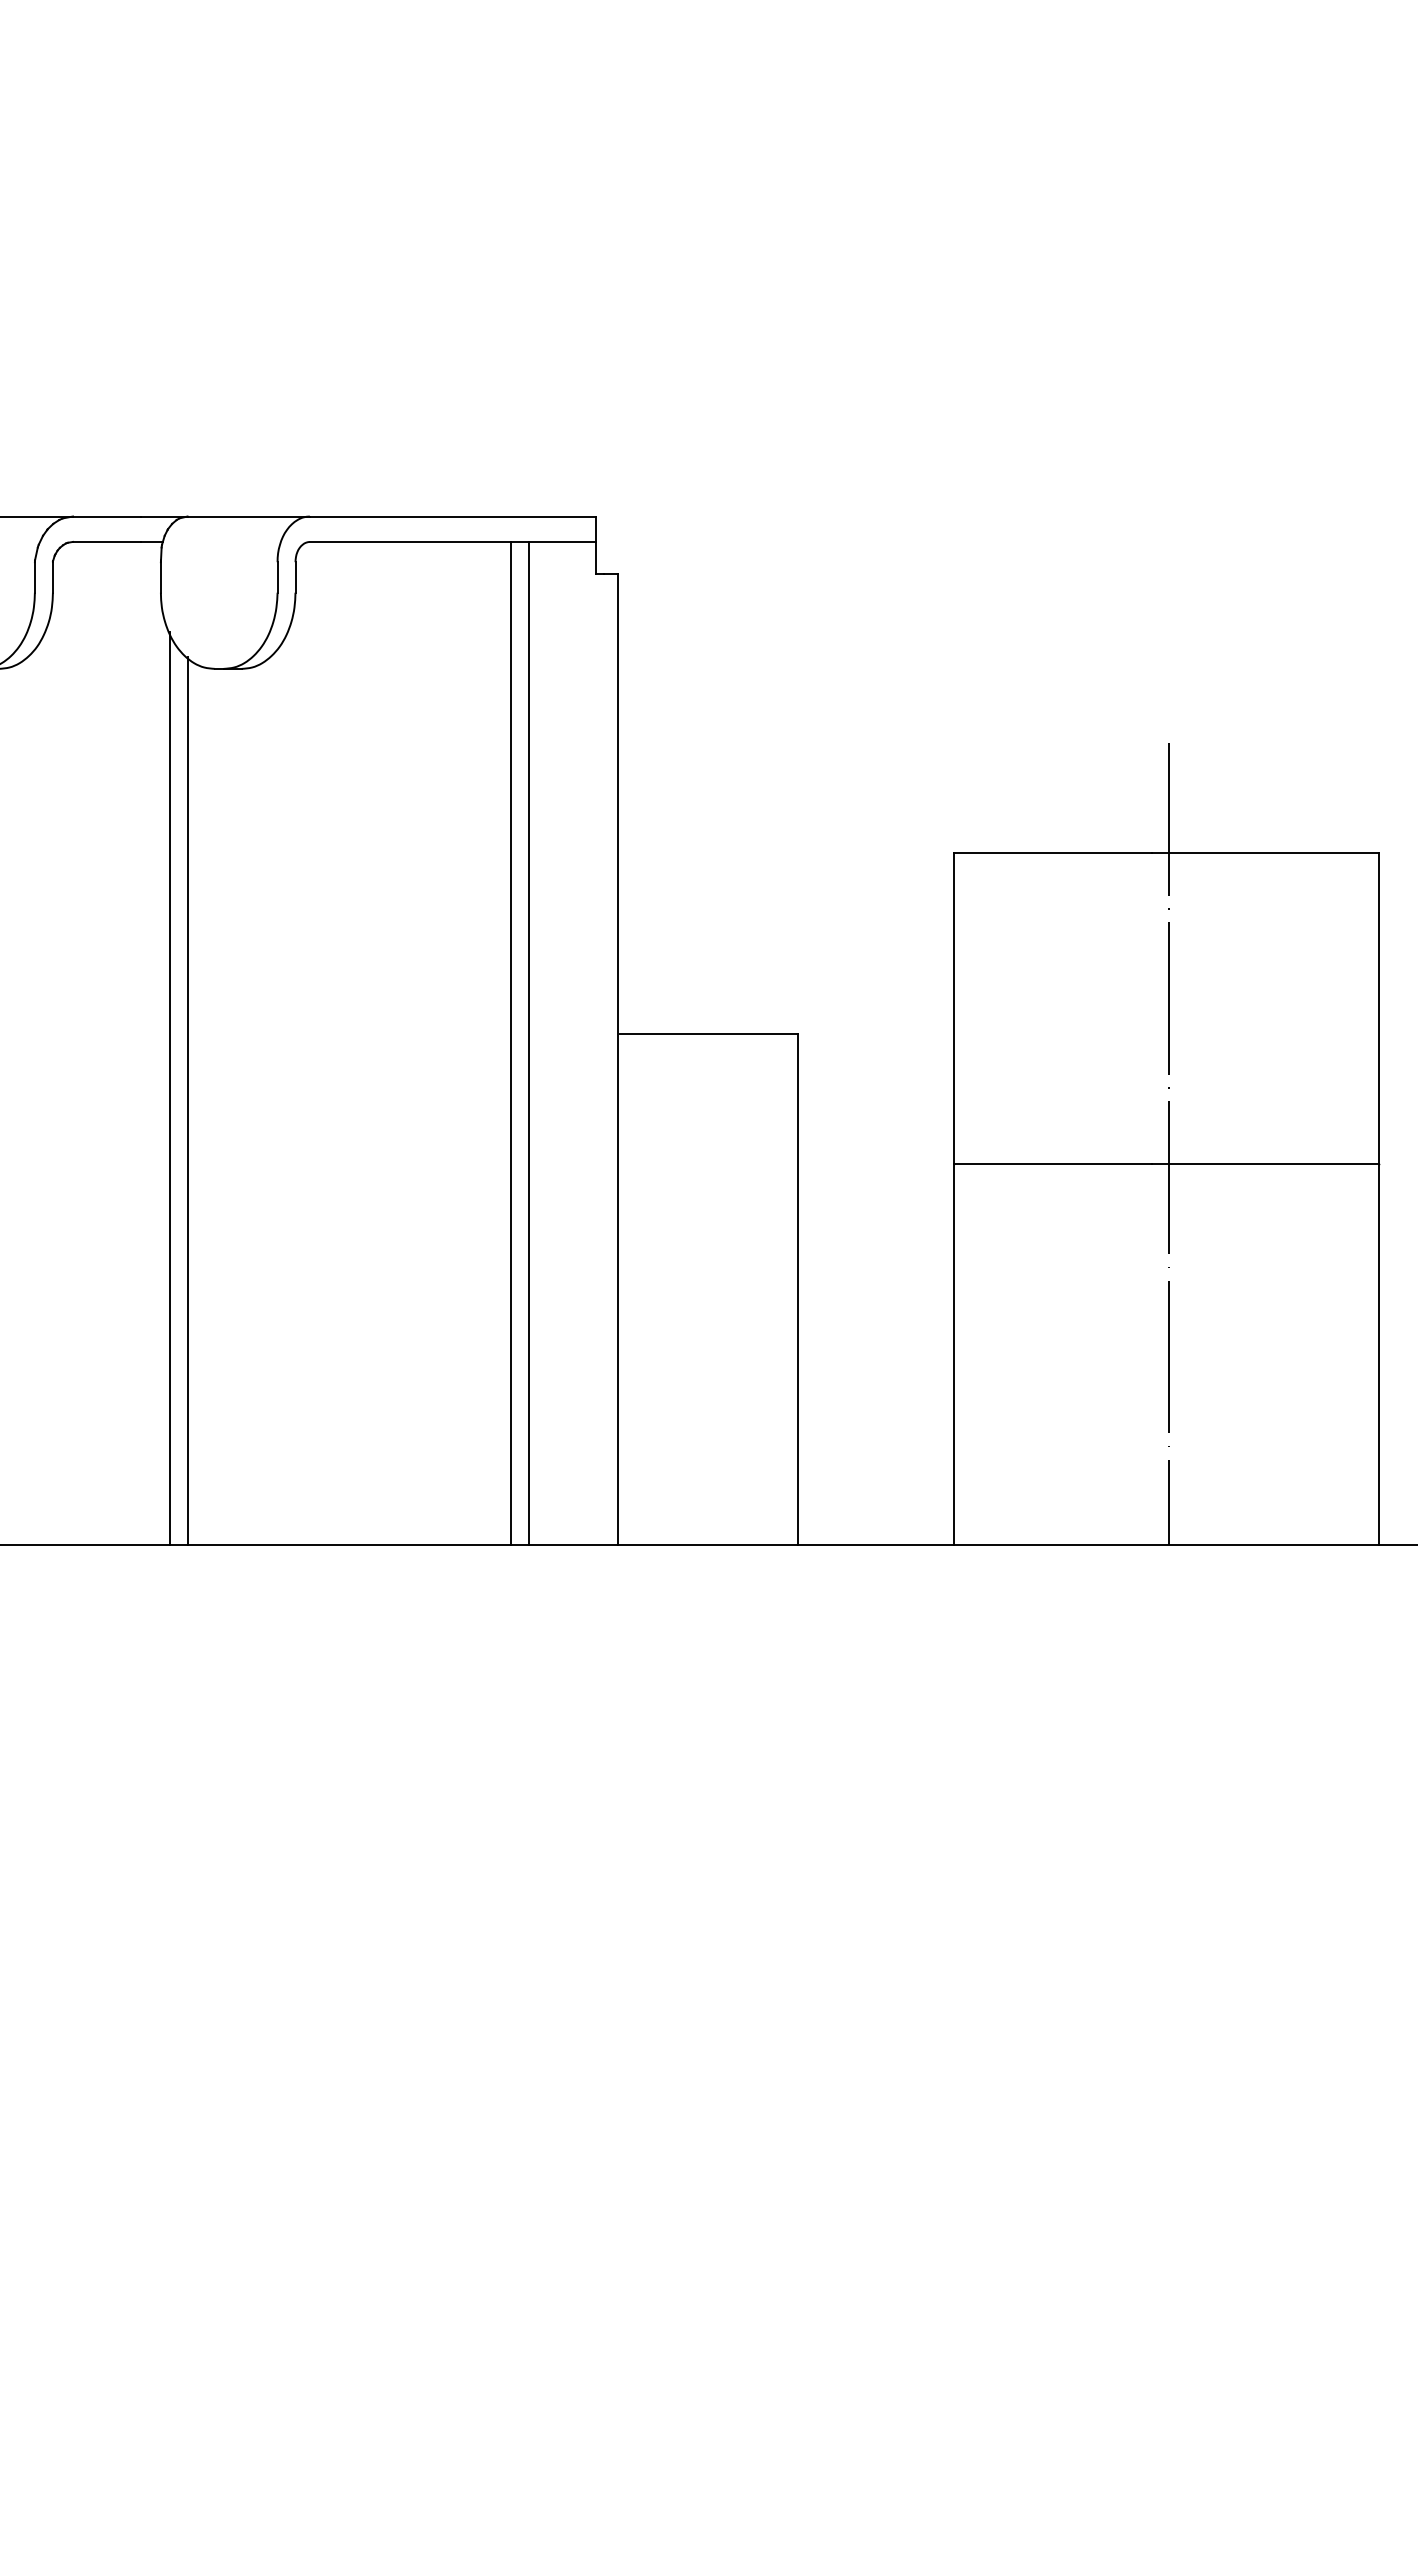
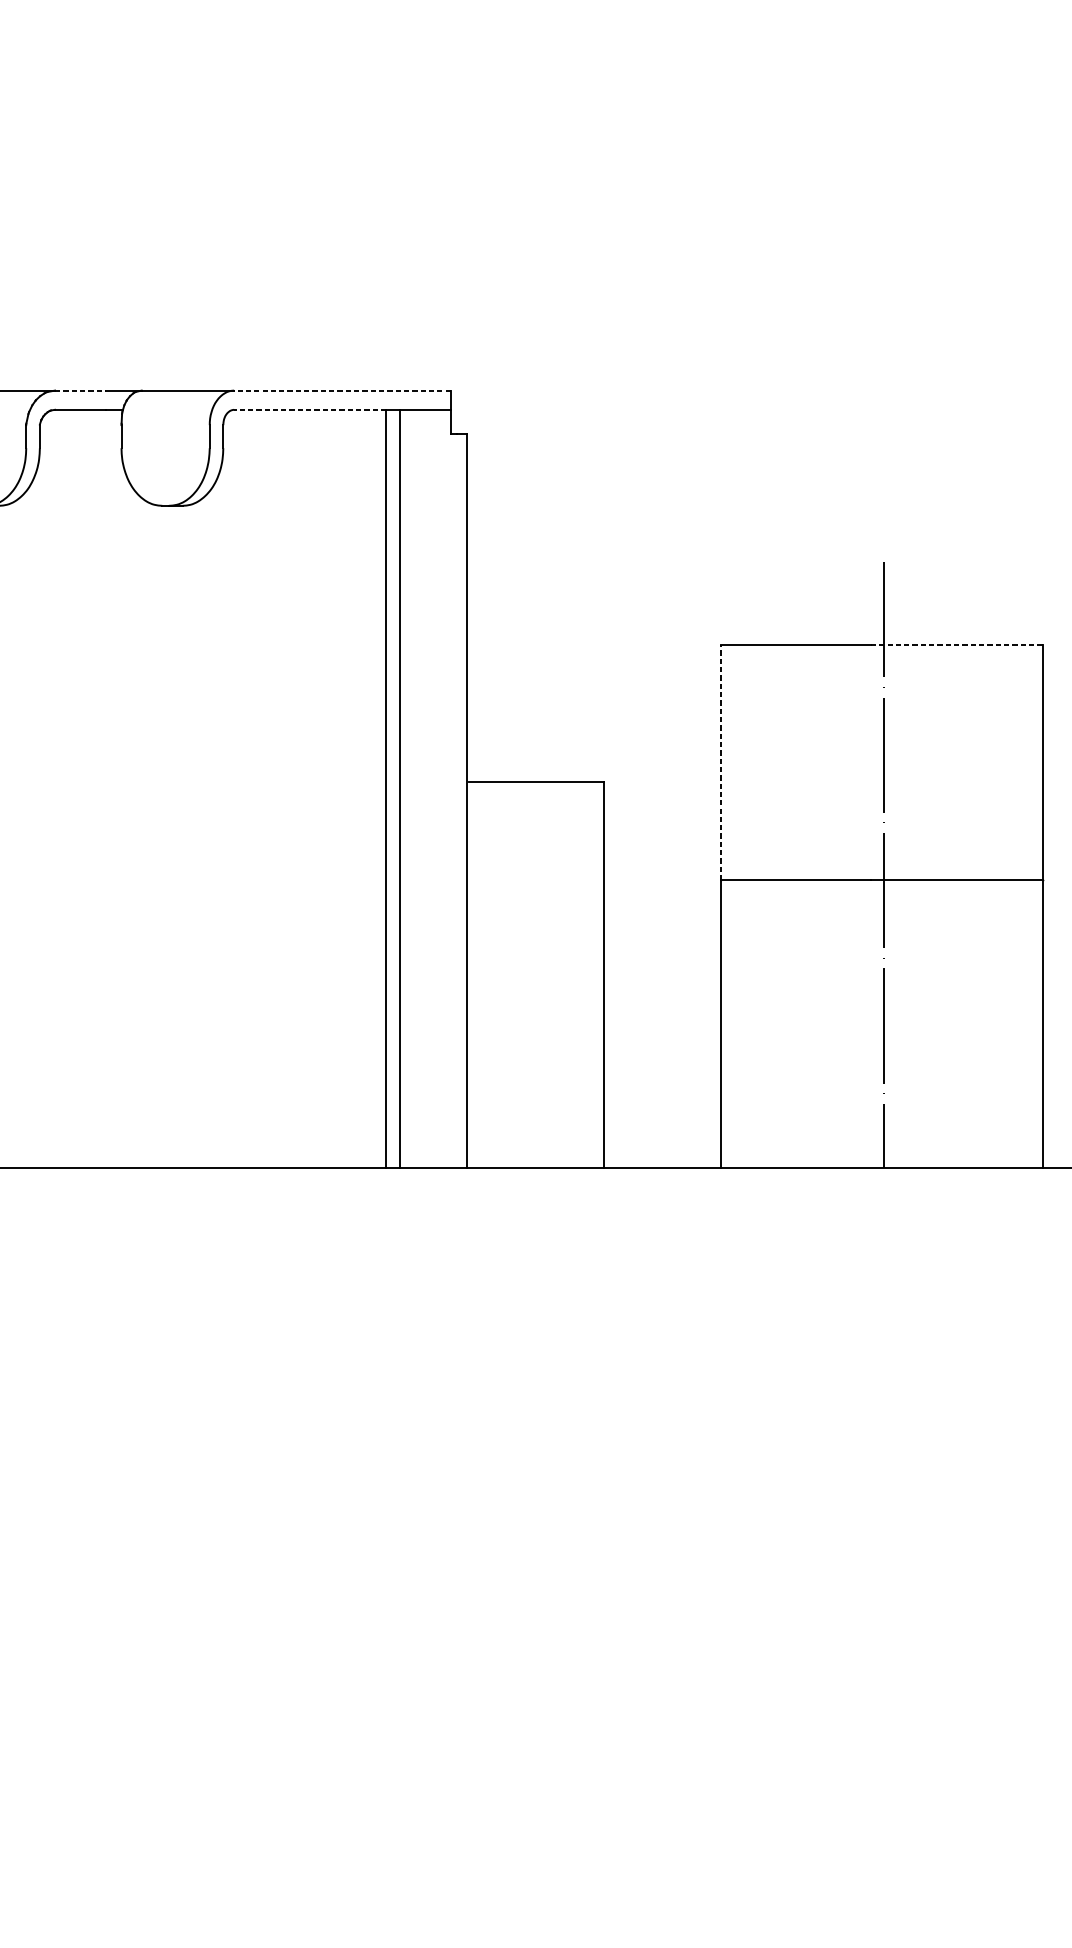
line: (106, 516) -> (80, 390), solid -> dashed
line: (452, 516) -> (342, 390), solid -> dashed
line: (410, 541) -> (310, 409), solid -> dashed
line: (1265, 853) -> (956, 645), solid -> dashed
line: (953, 1008) -> (720, 762), solid -> dashed
line: (169, 1088) -> (128, 823), removed
line: (187, 1101) -> (141, 832), removed

